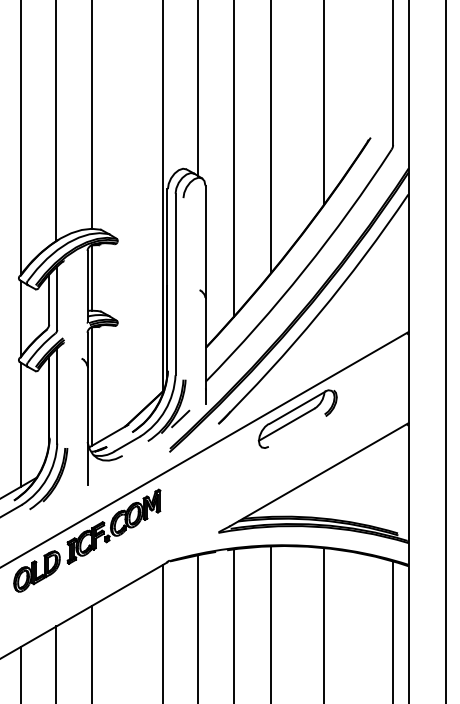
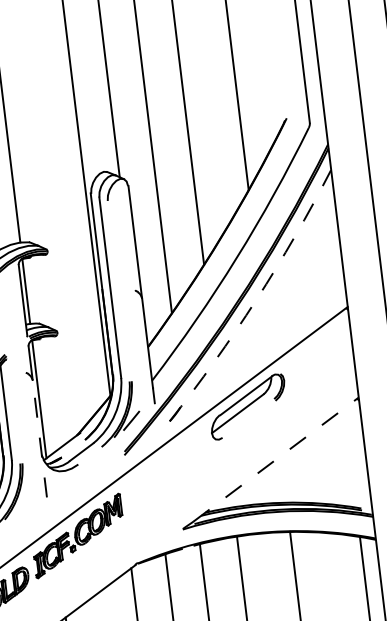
arc: (318, 314) -> (256, 300), solid -> dashed
line: (87, 425) -> (39, 438), solid -> dashed
line: (319, 474) -> (276, 459), solid -> dashed

